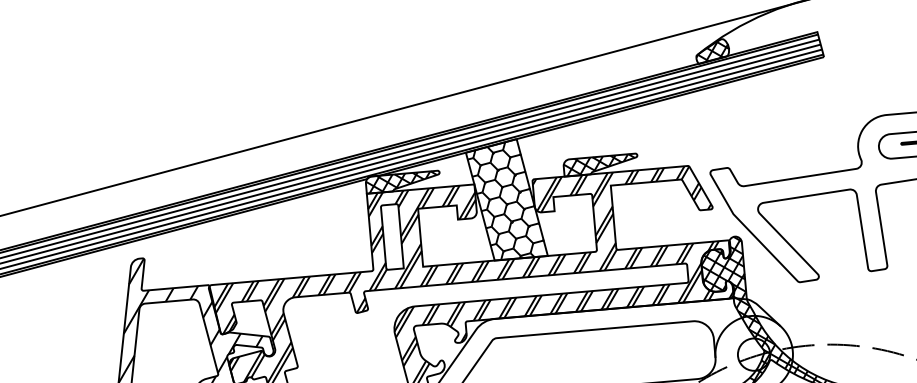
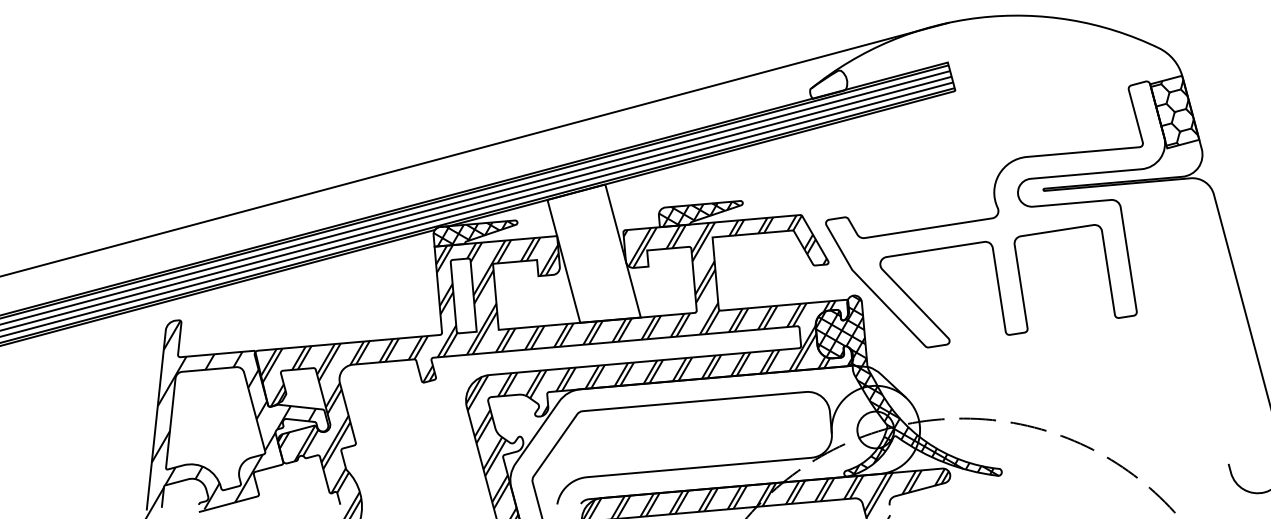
hatch: (712, 51) -> (828, 84), removed
hatch: (505, 200) -> (592, 254), removed

